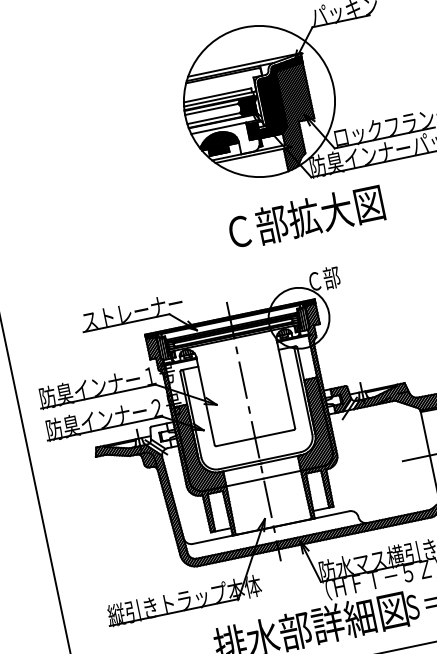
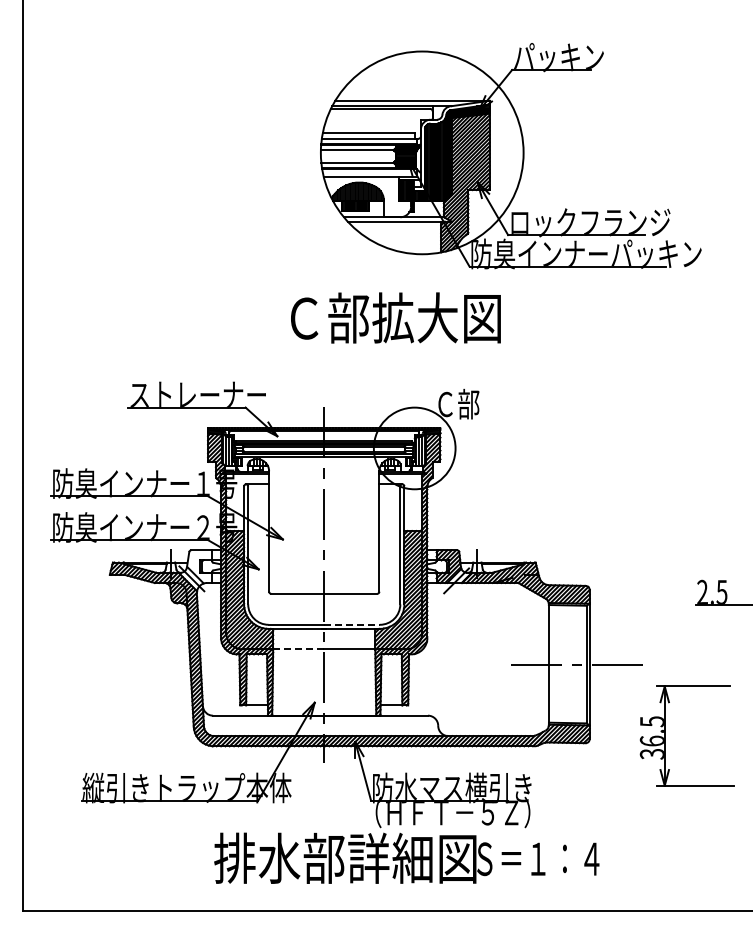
text: (305, 217) -> (395, 317), moved
line: (280, 456) -> (352, 624), solid -> dashed
line: (244, 482) -> (298, 649), solid -> dashed

